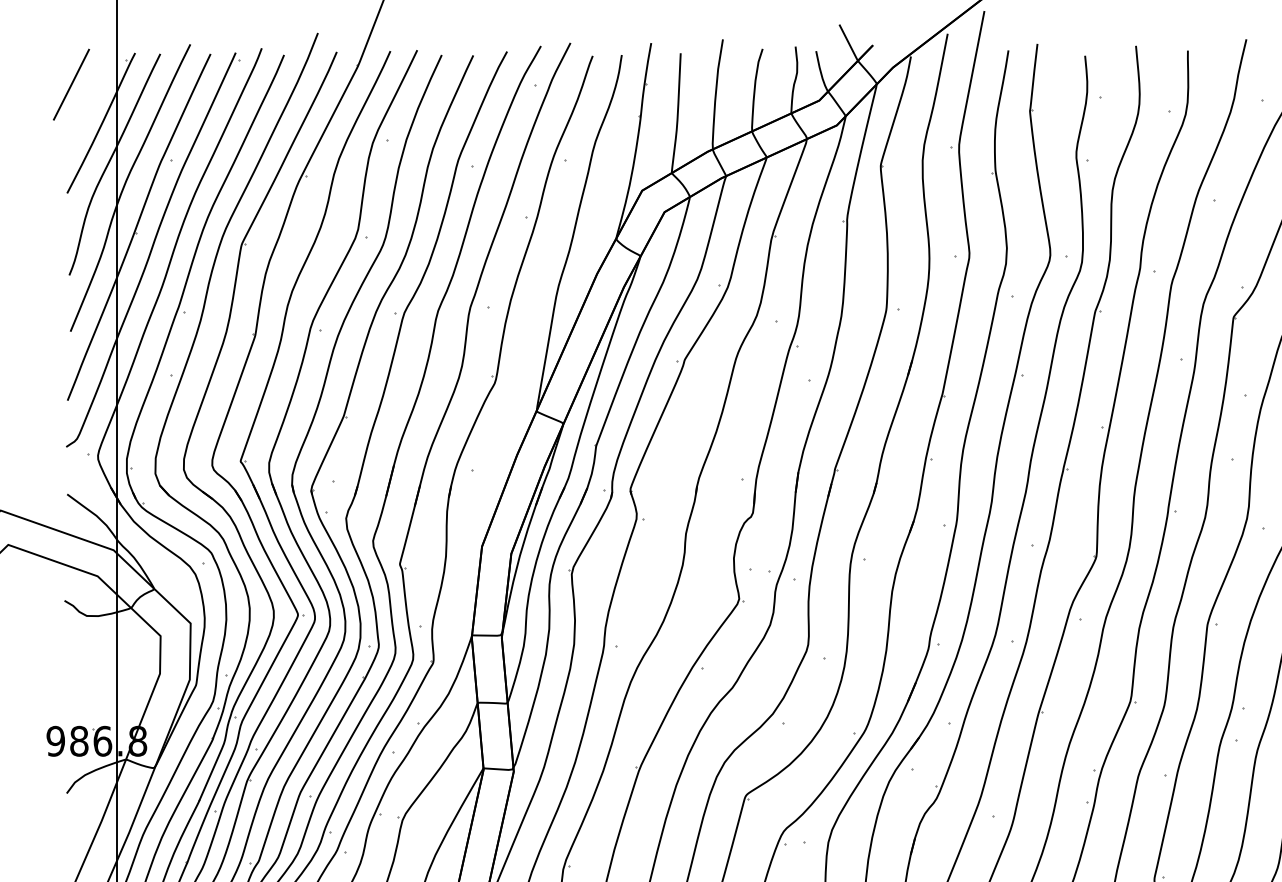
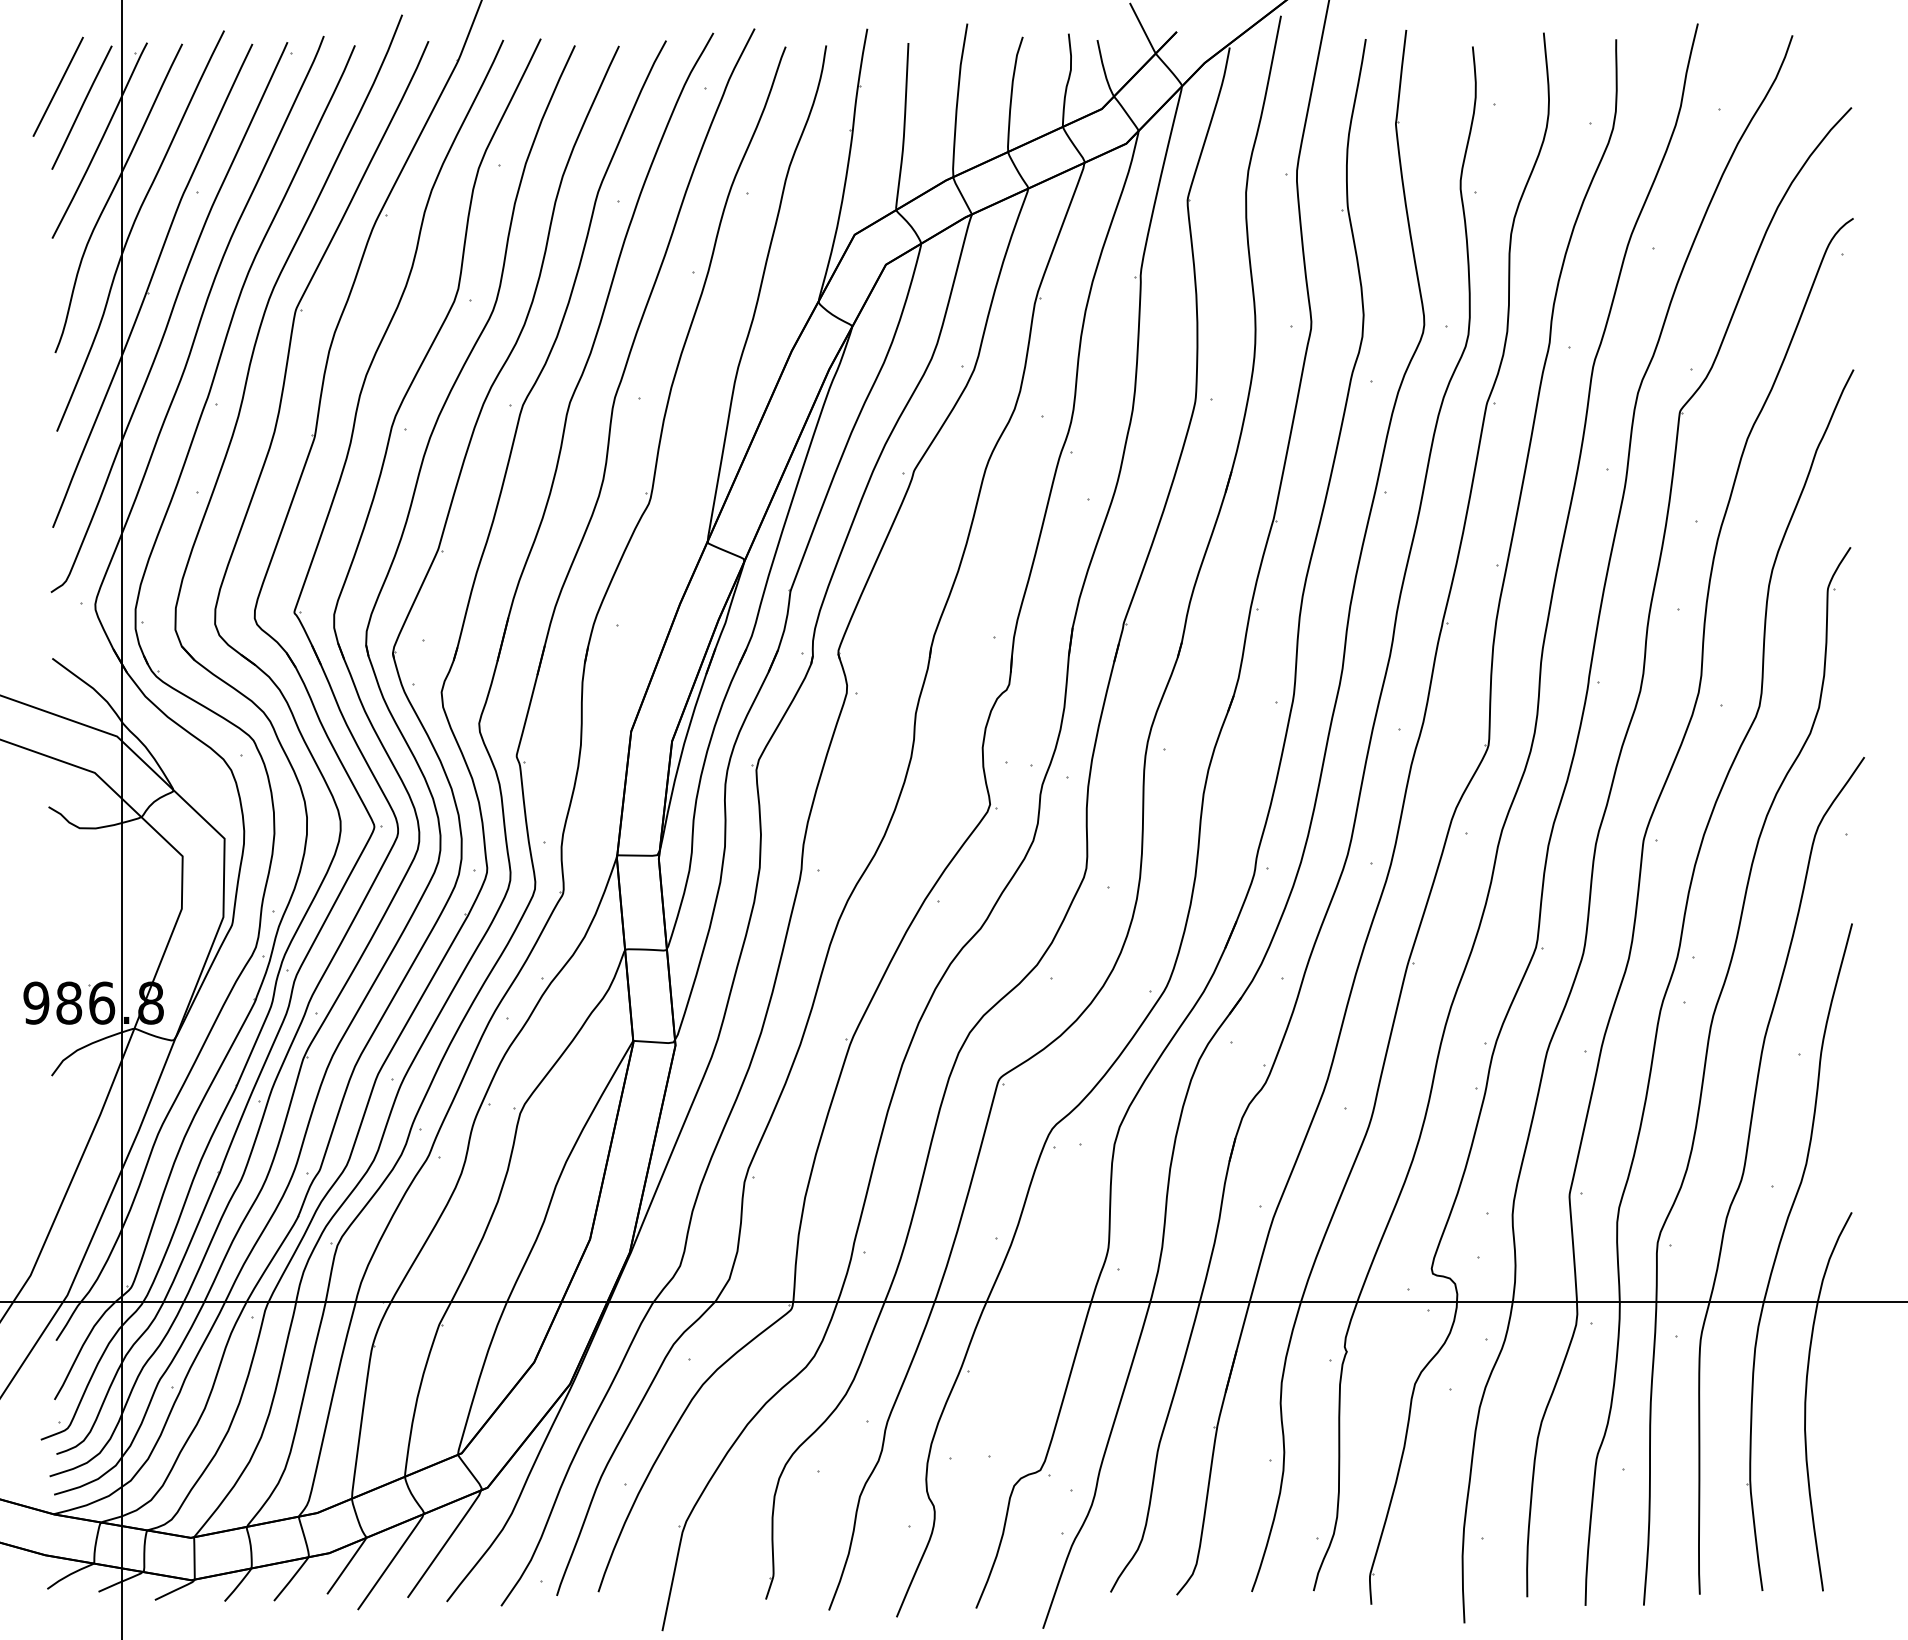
line: (88, 99) -> (81, 107), added

